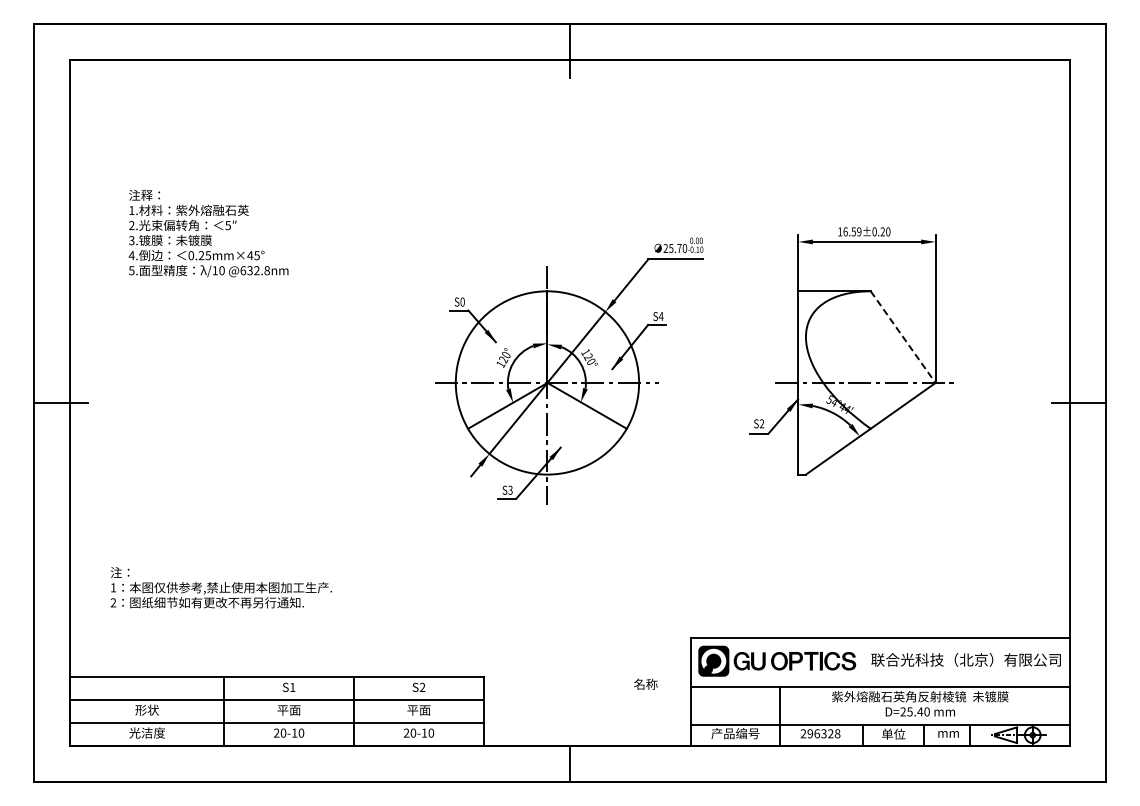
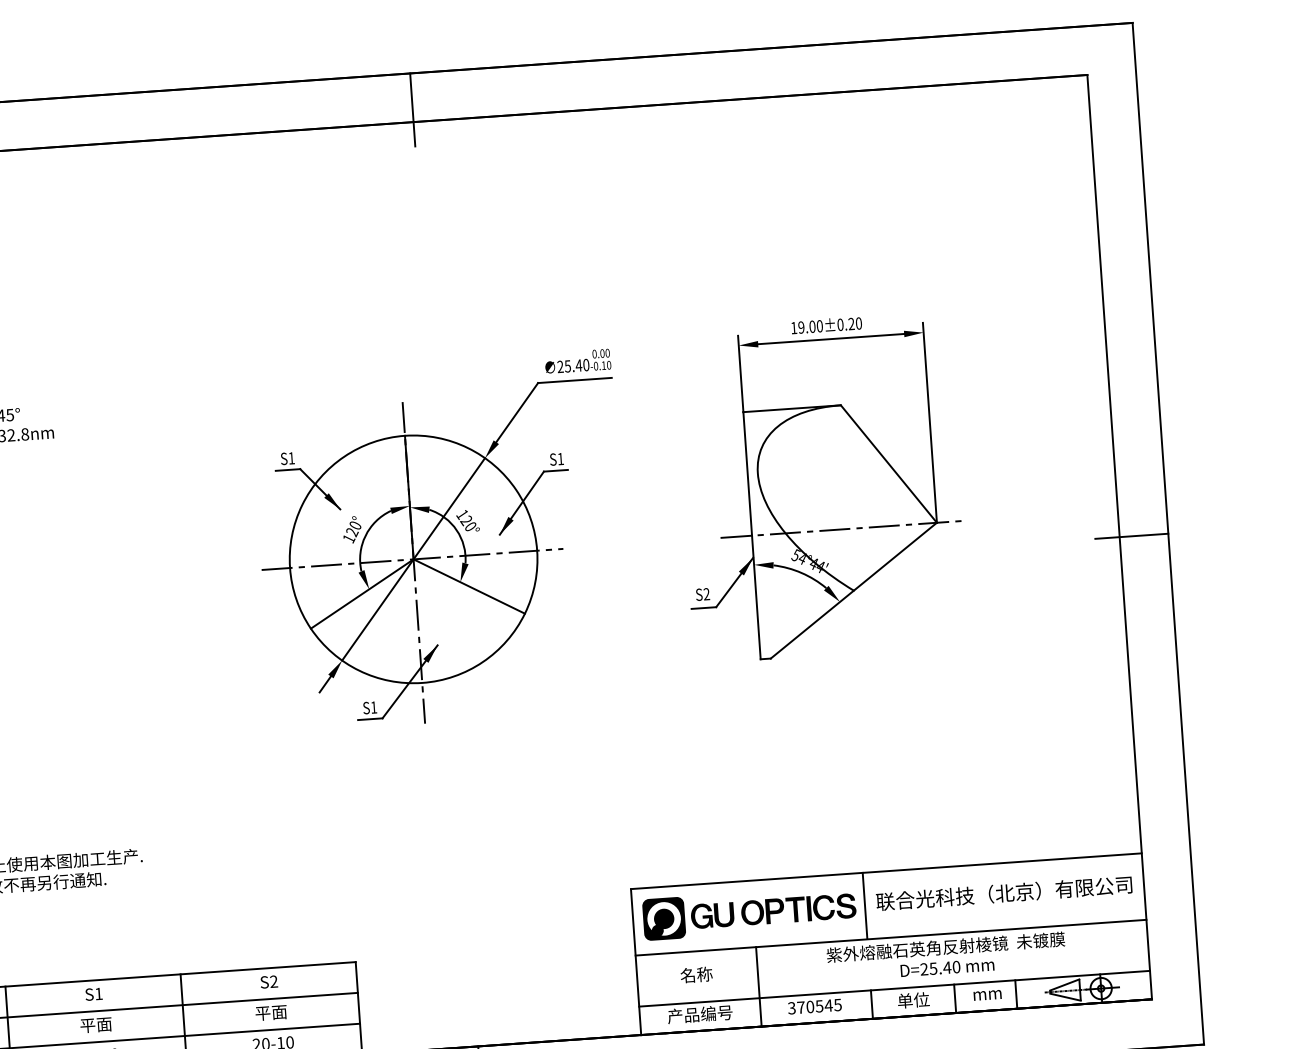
text: (852, 231) -> (810, 326), 16.59±0.20 -> 19.00±0.20
text: (679, 248) -> (578, 365), 25.70 -> 25.40
text: (462, 301) -> (291, 457), S0 -> S1
text: (660, 316) -> (559, 459), S4 -> S1
line: (903, 337) -> (889, 464), dashed -> solid
text: (510, 489) -> (373, 706), S3 -> S1
line: (862, 661) -> (864, 905), added
text: (645, 683) -> (696, 973), moved
text: (820, 733) -> (814, 1006), 296328 -> 370545

